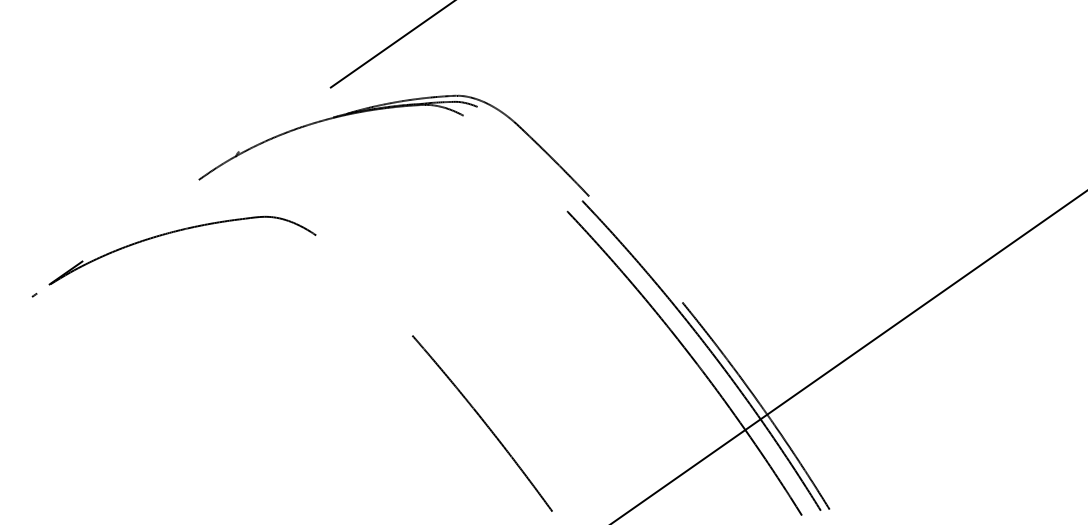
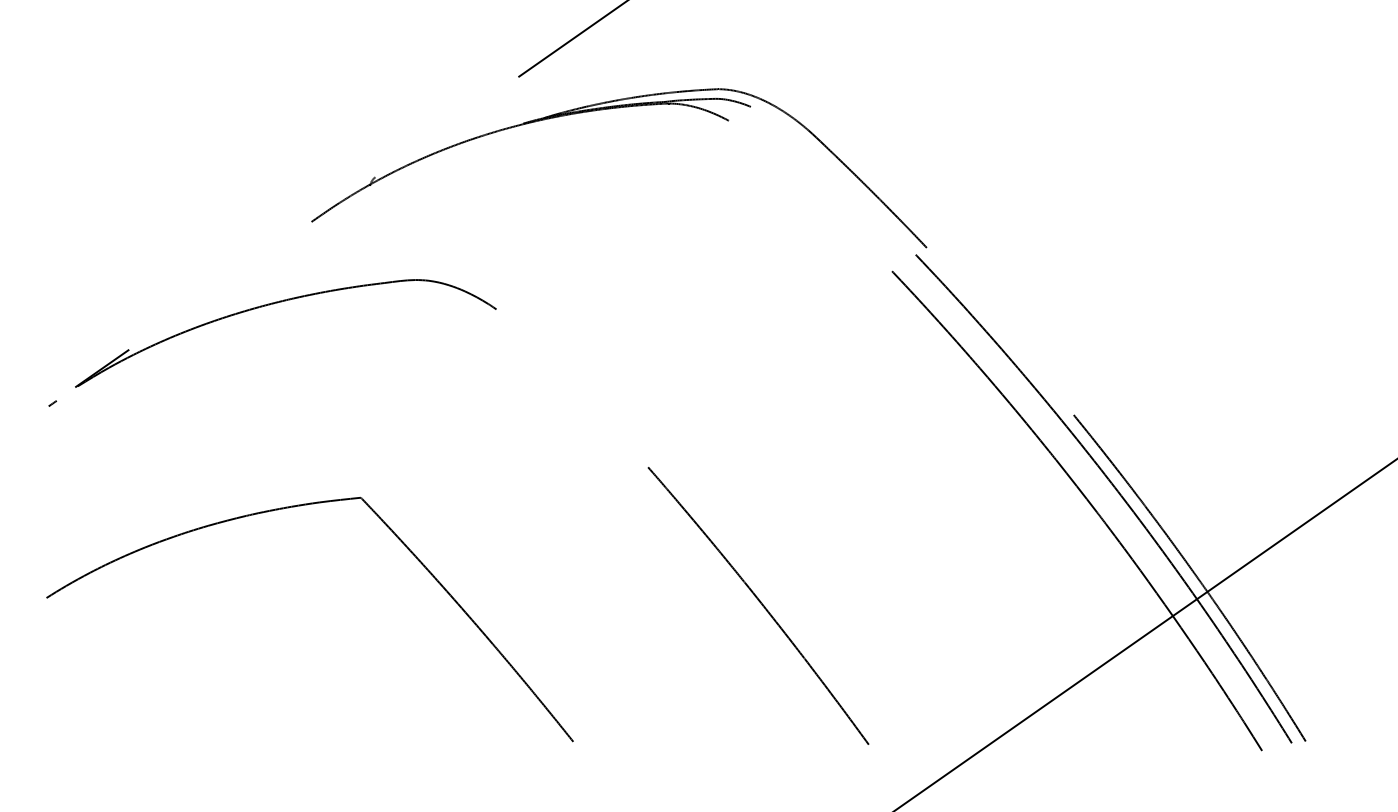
part: (188, 361) -> (295, 508), added

